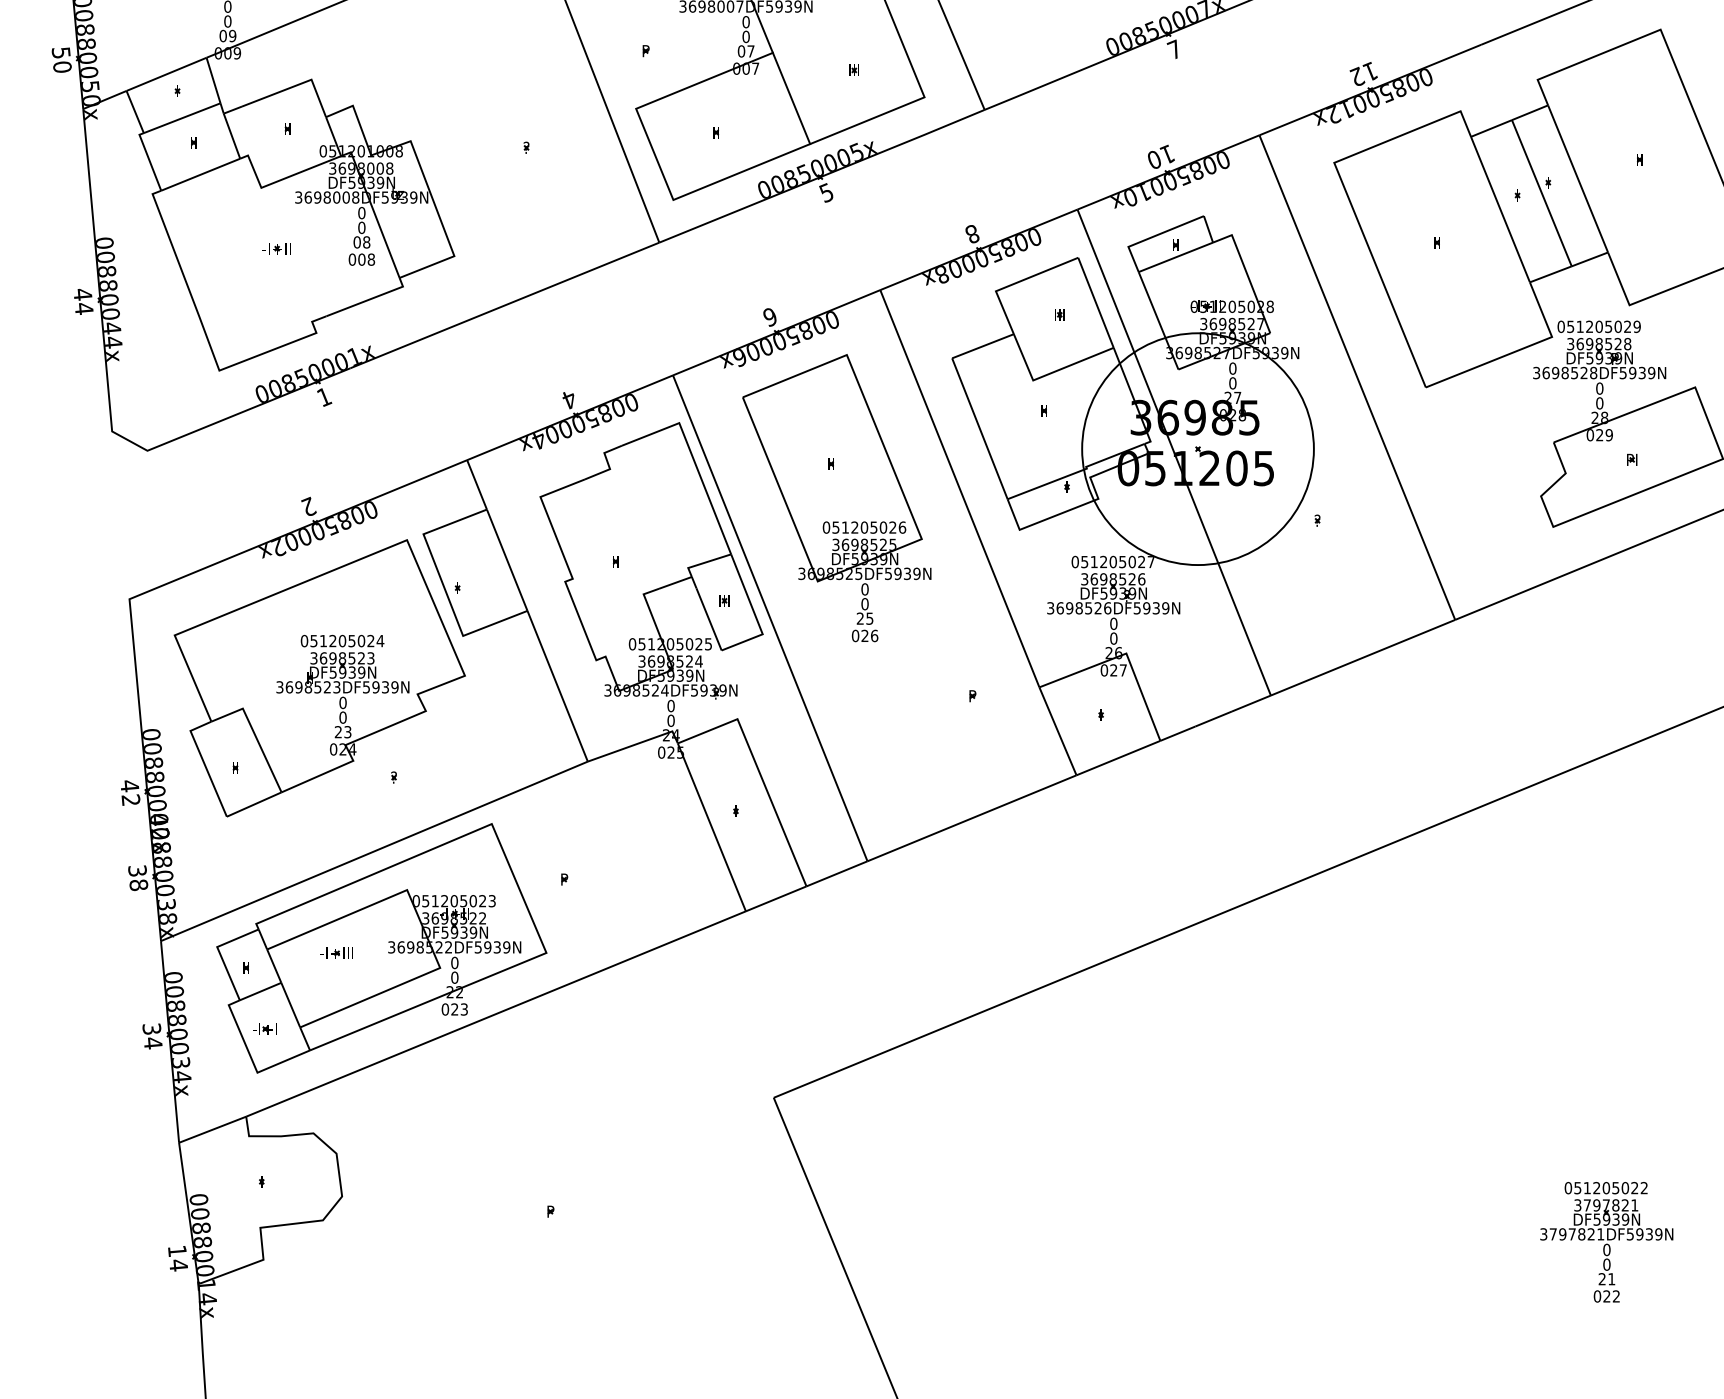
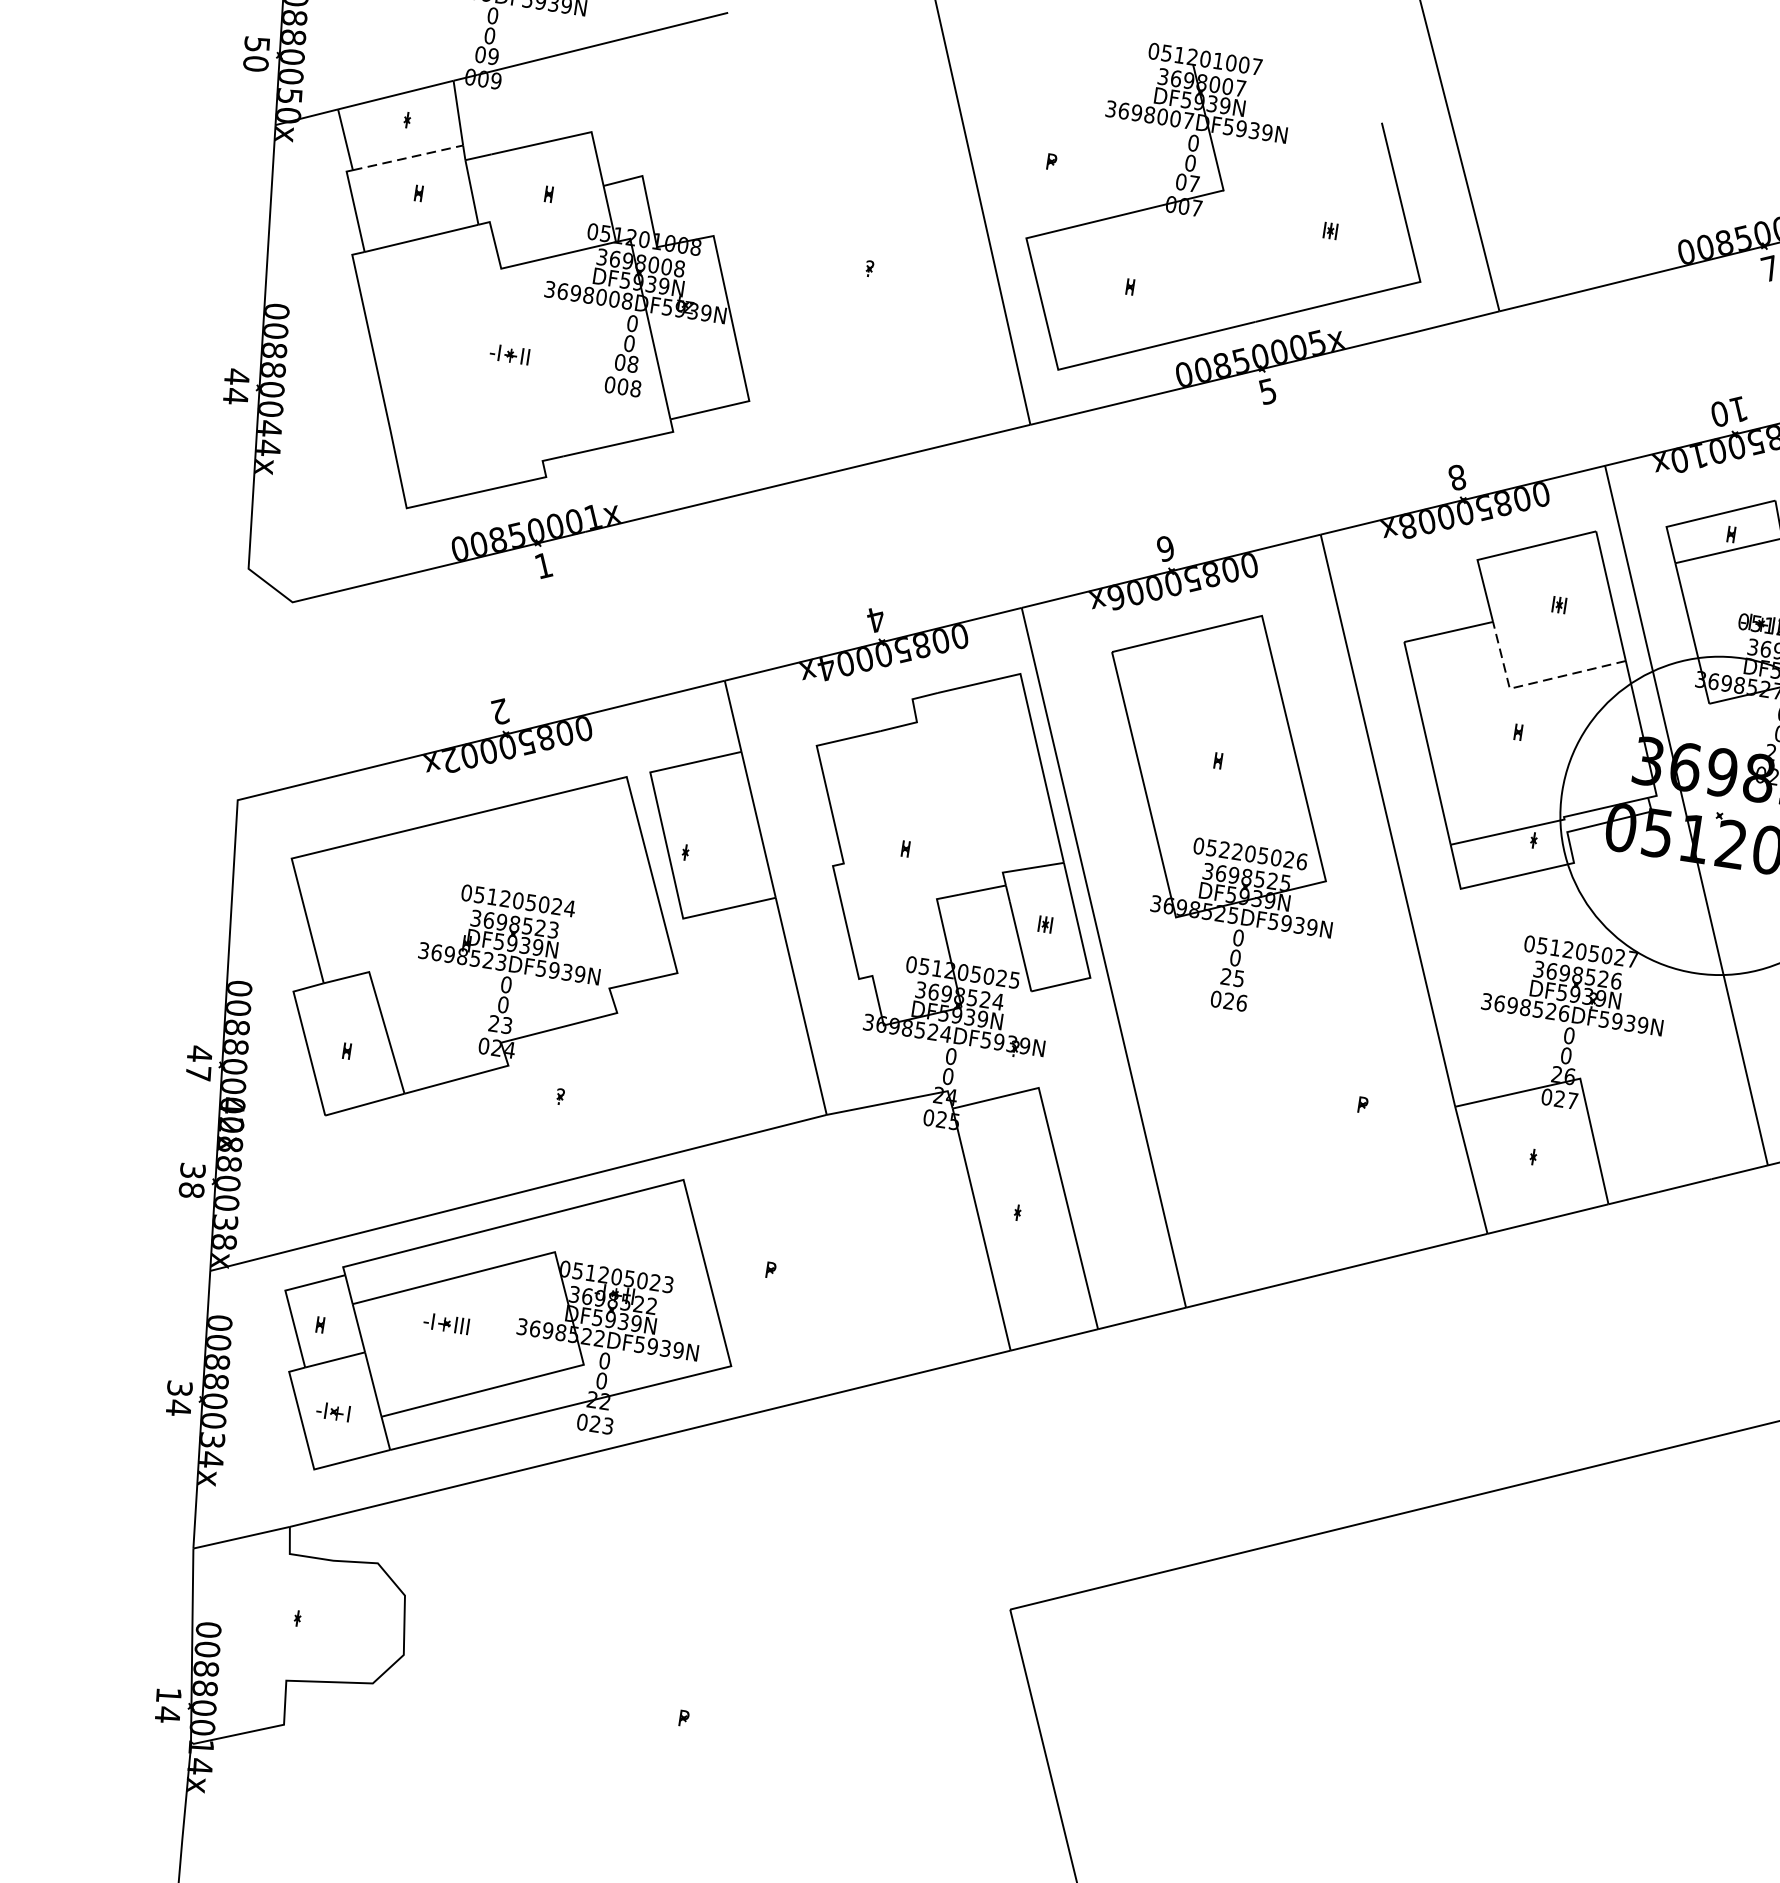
line: (791, 98) -> (1239, 256), removed
line: (182, 118) -> (408, 158), solid -> dashed
line: (1048, 374) -> (1531, 683), solid -> dashed
text: (844, 527) -> (1223, 849), 051205026 -> 052205026
text: (130, 799) -> (197, 1072), 42 -> 47

